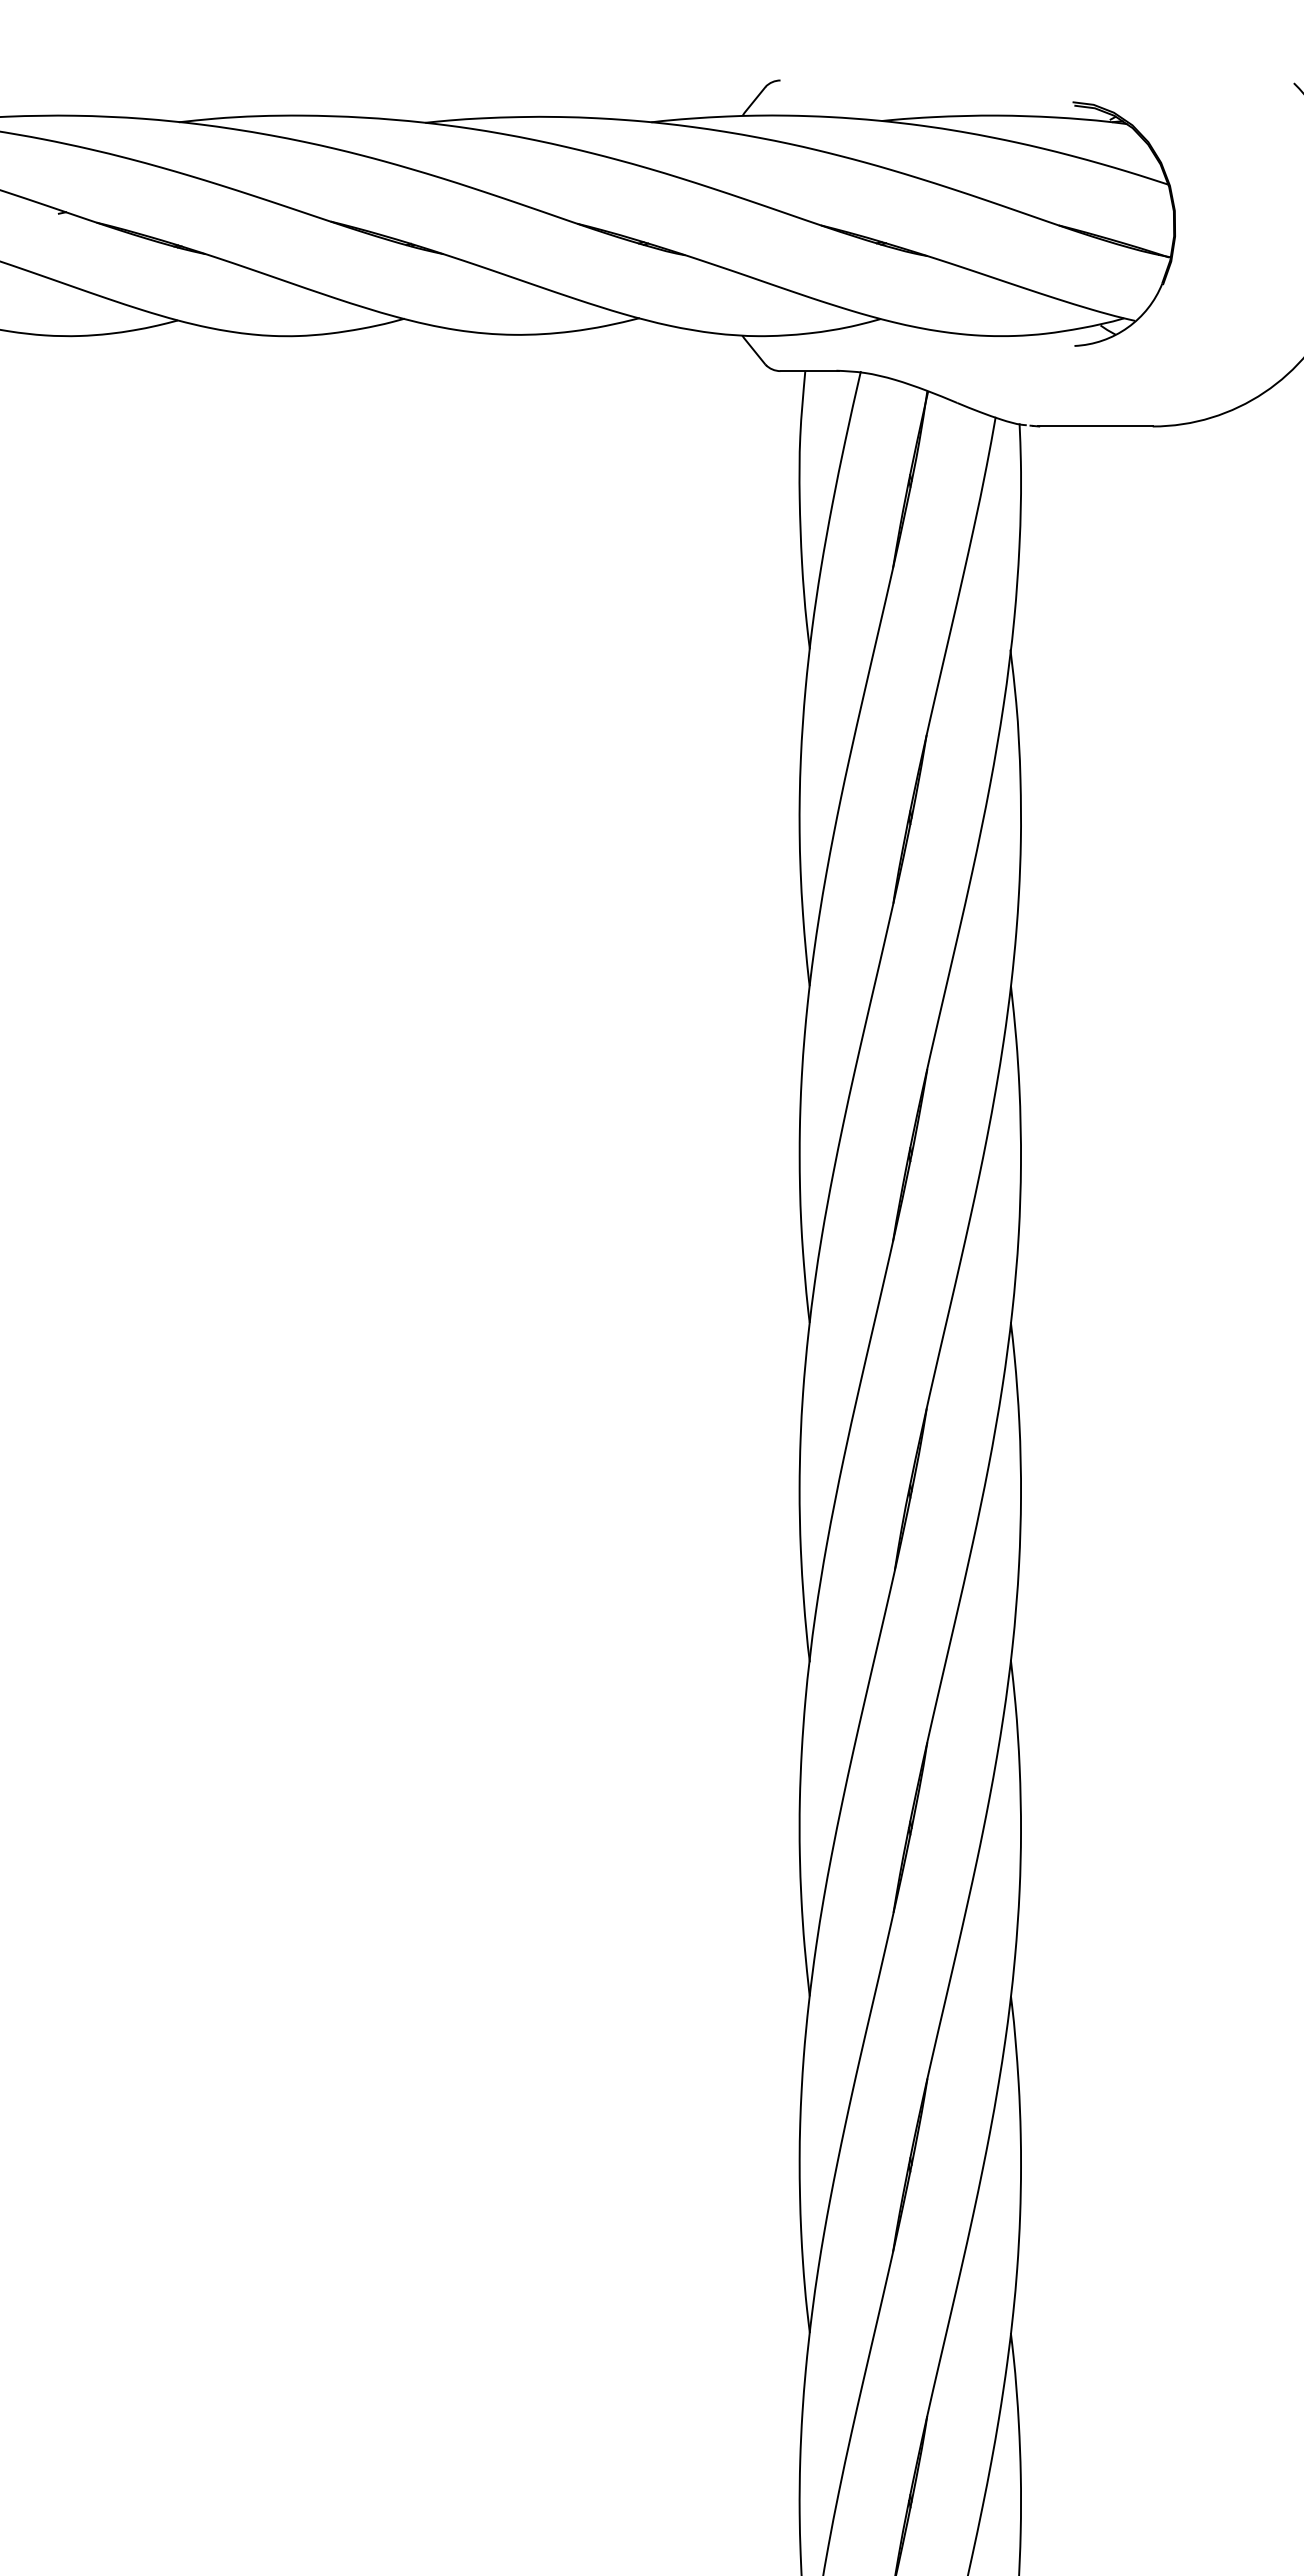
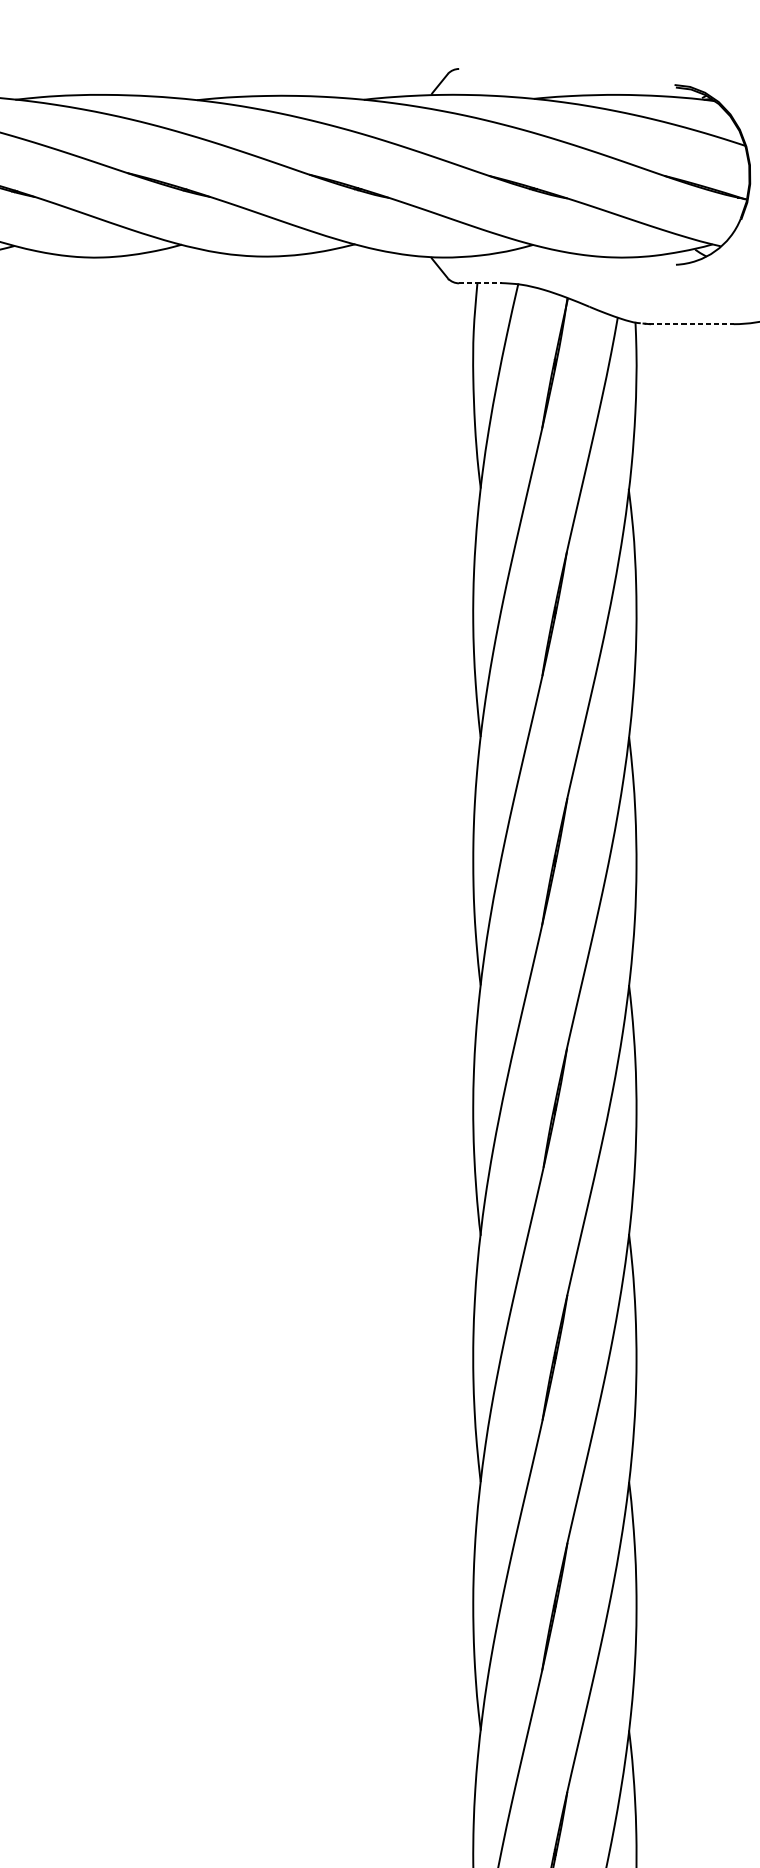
line: (810, 371) -> (481, 283), solid -> dashed
line: (1095, 426) -> (691, 324), solid -> dashed

